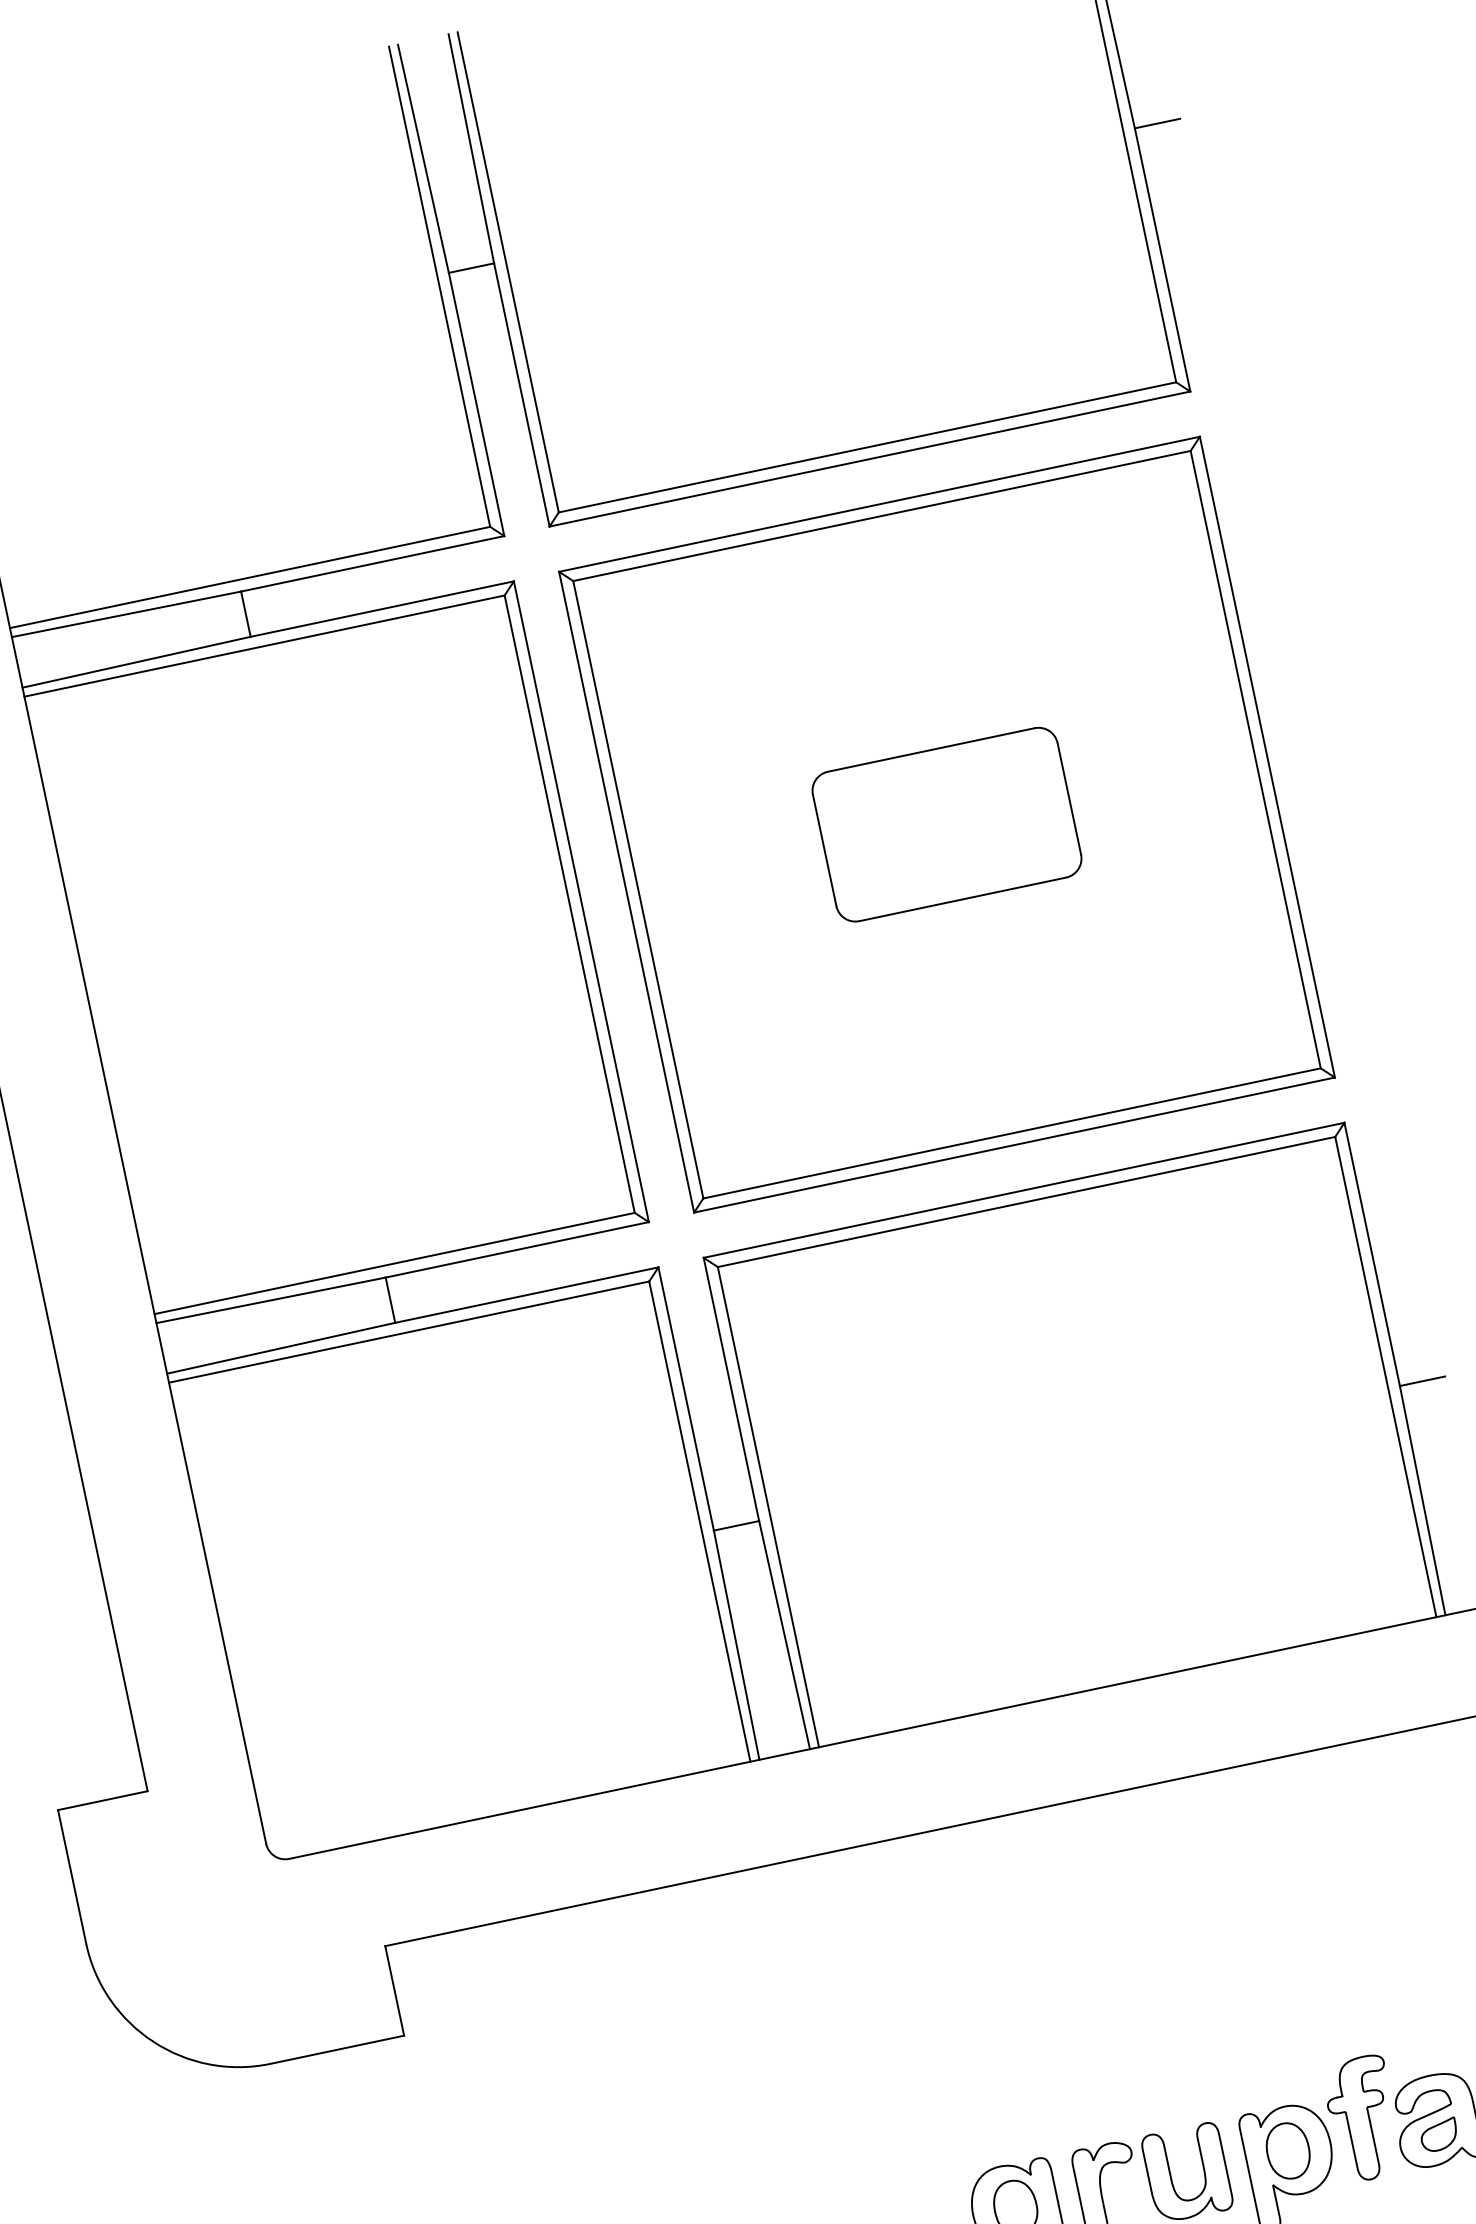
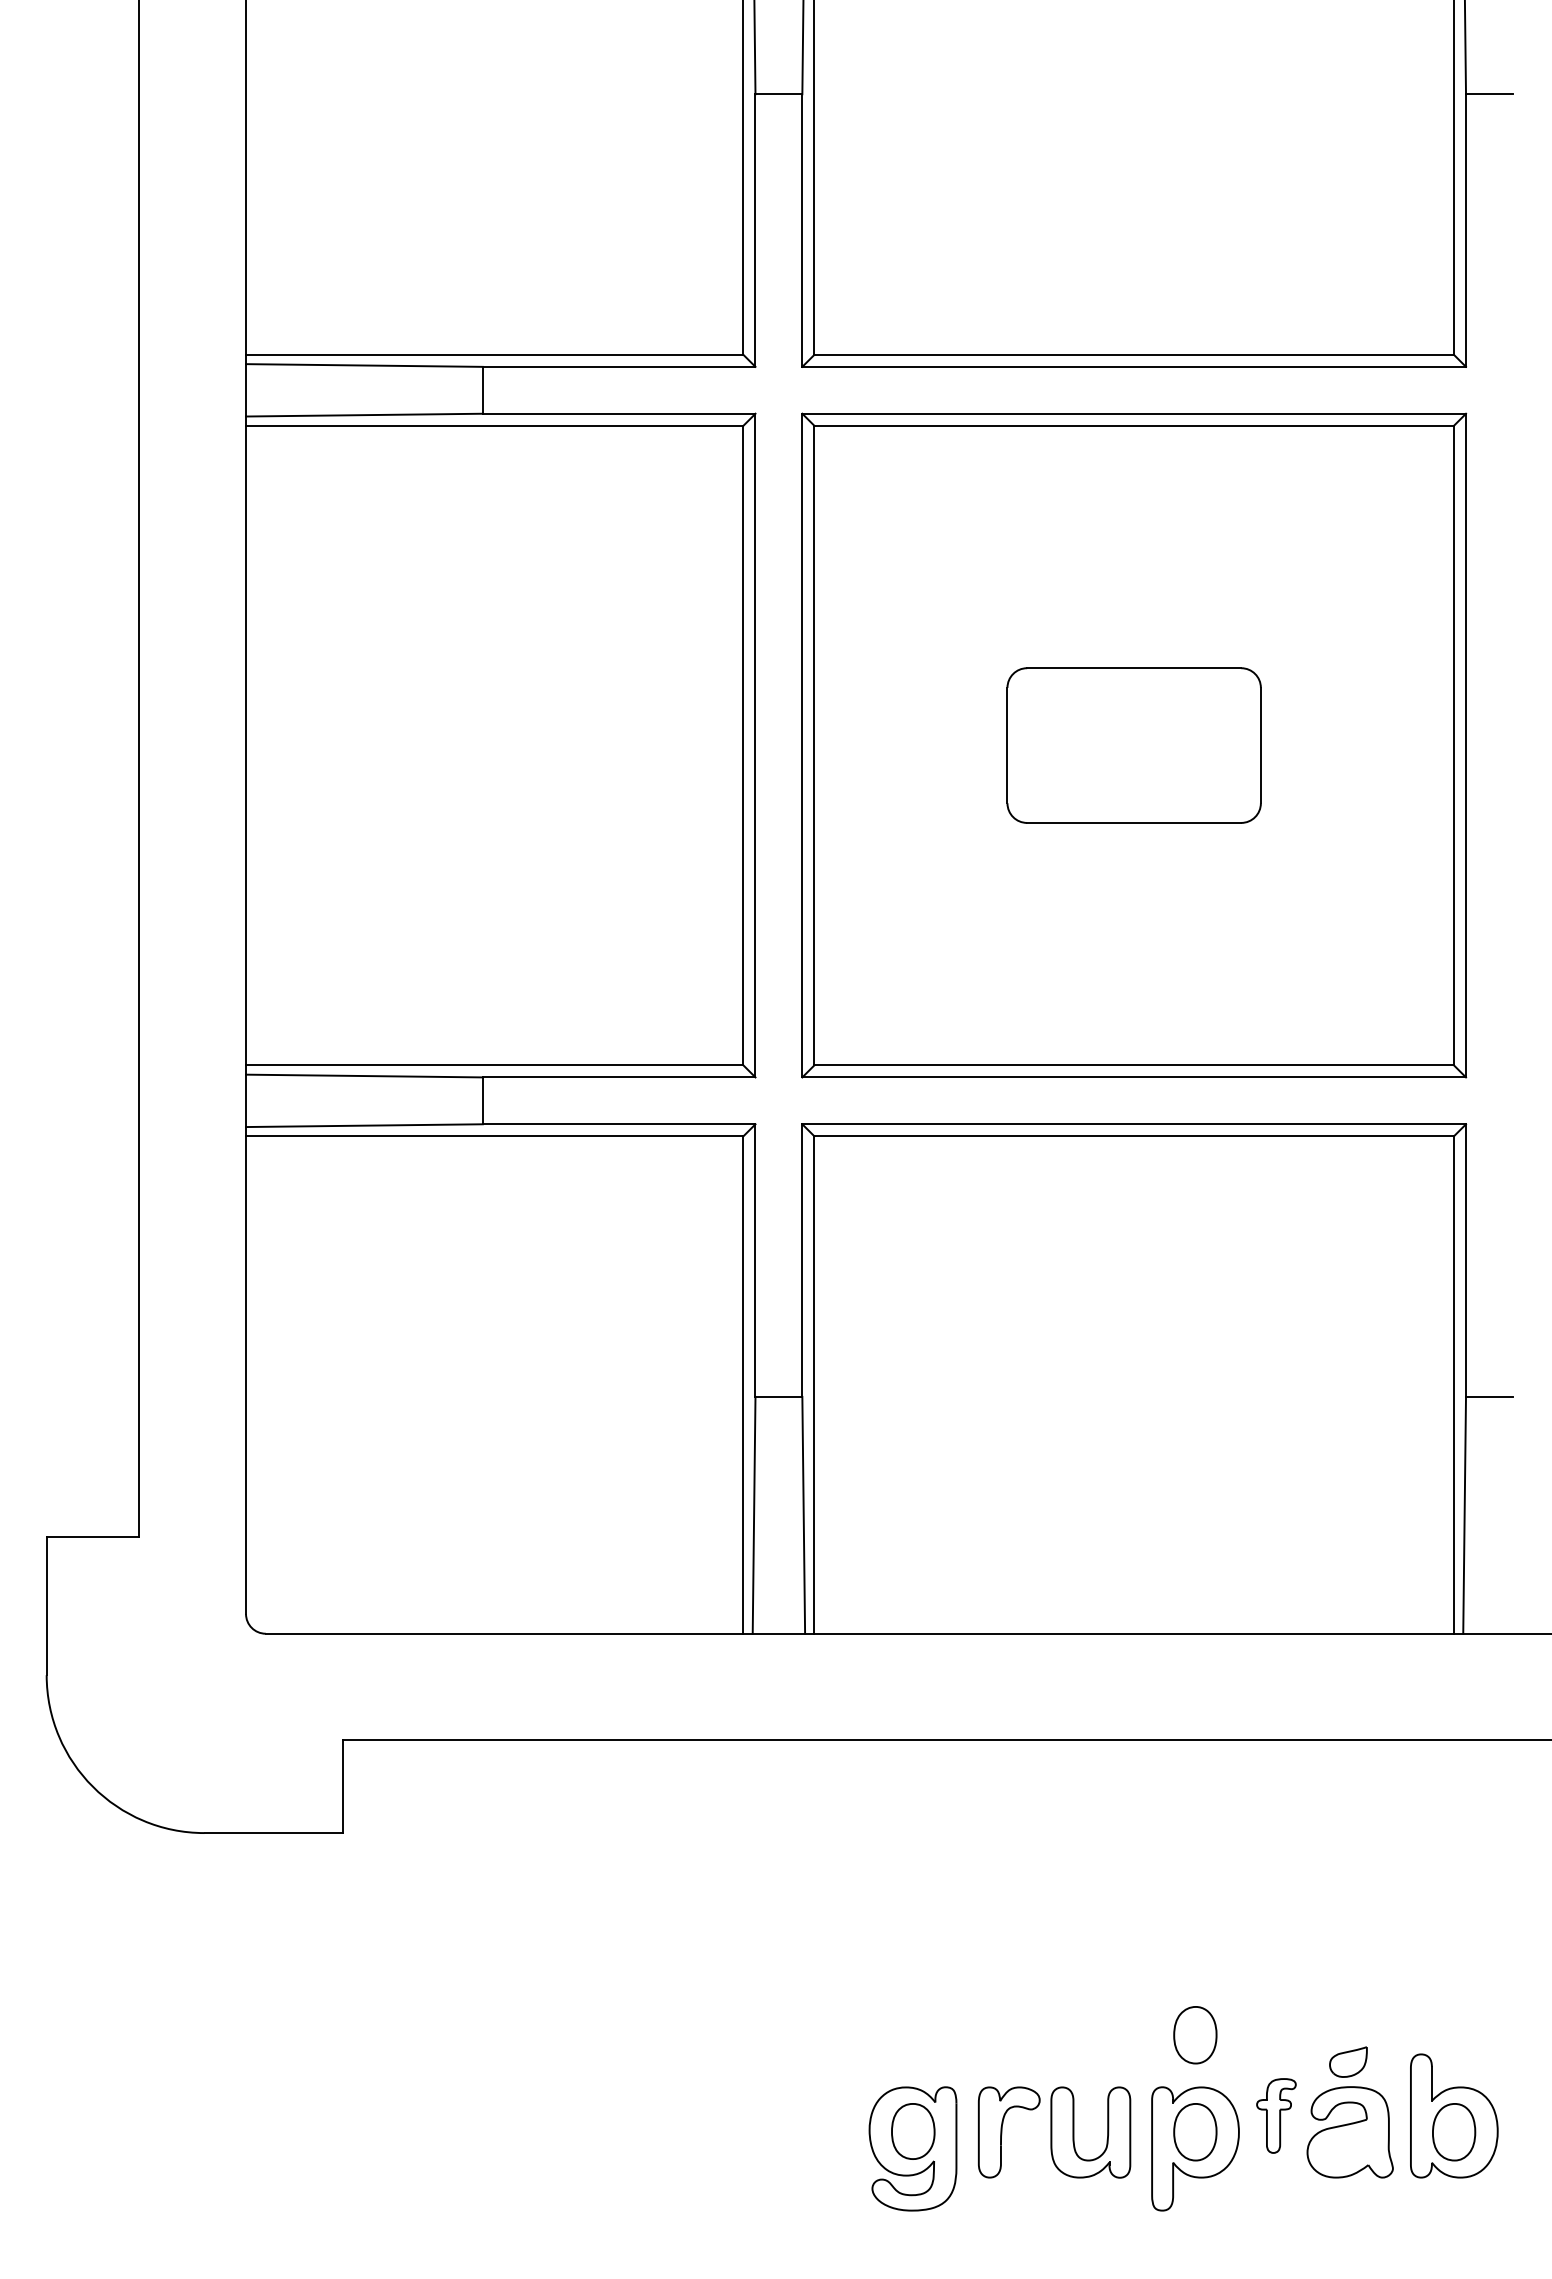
part: (1268, 2057) -> (1195, 2035), added
part: (1363, 2118) -> (1276, 2115), size x0.6
part: (1439, 2134) -> (1348, 2061), moved

